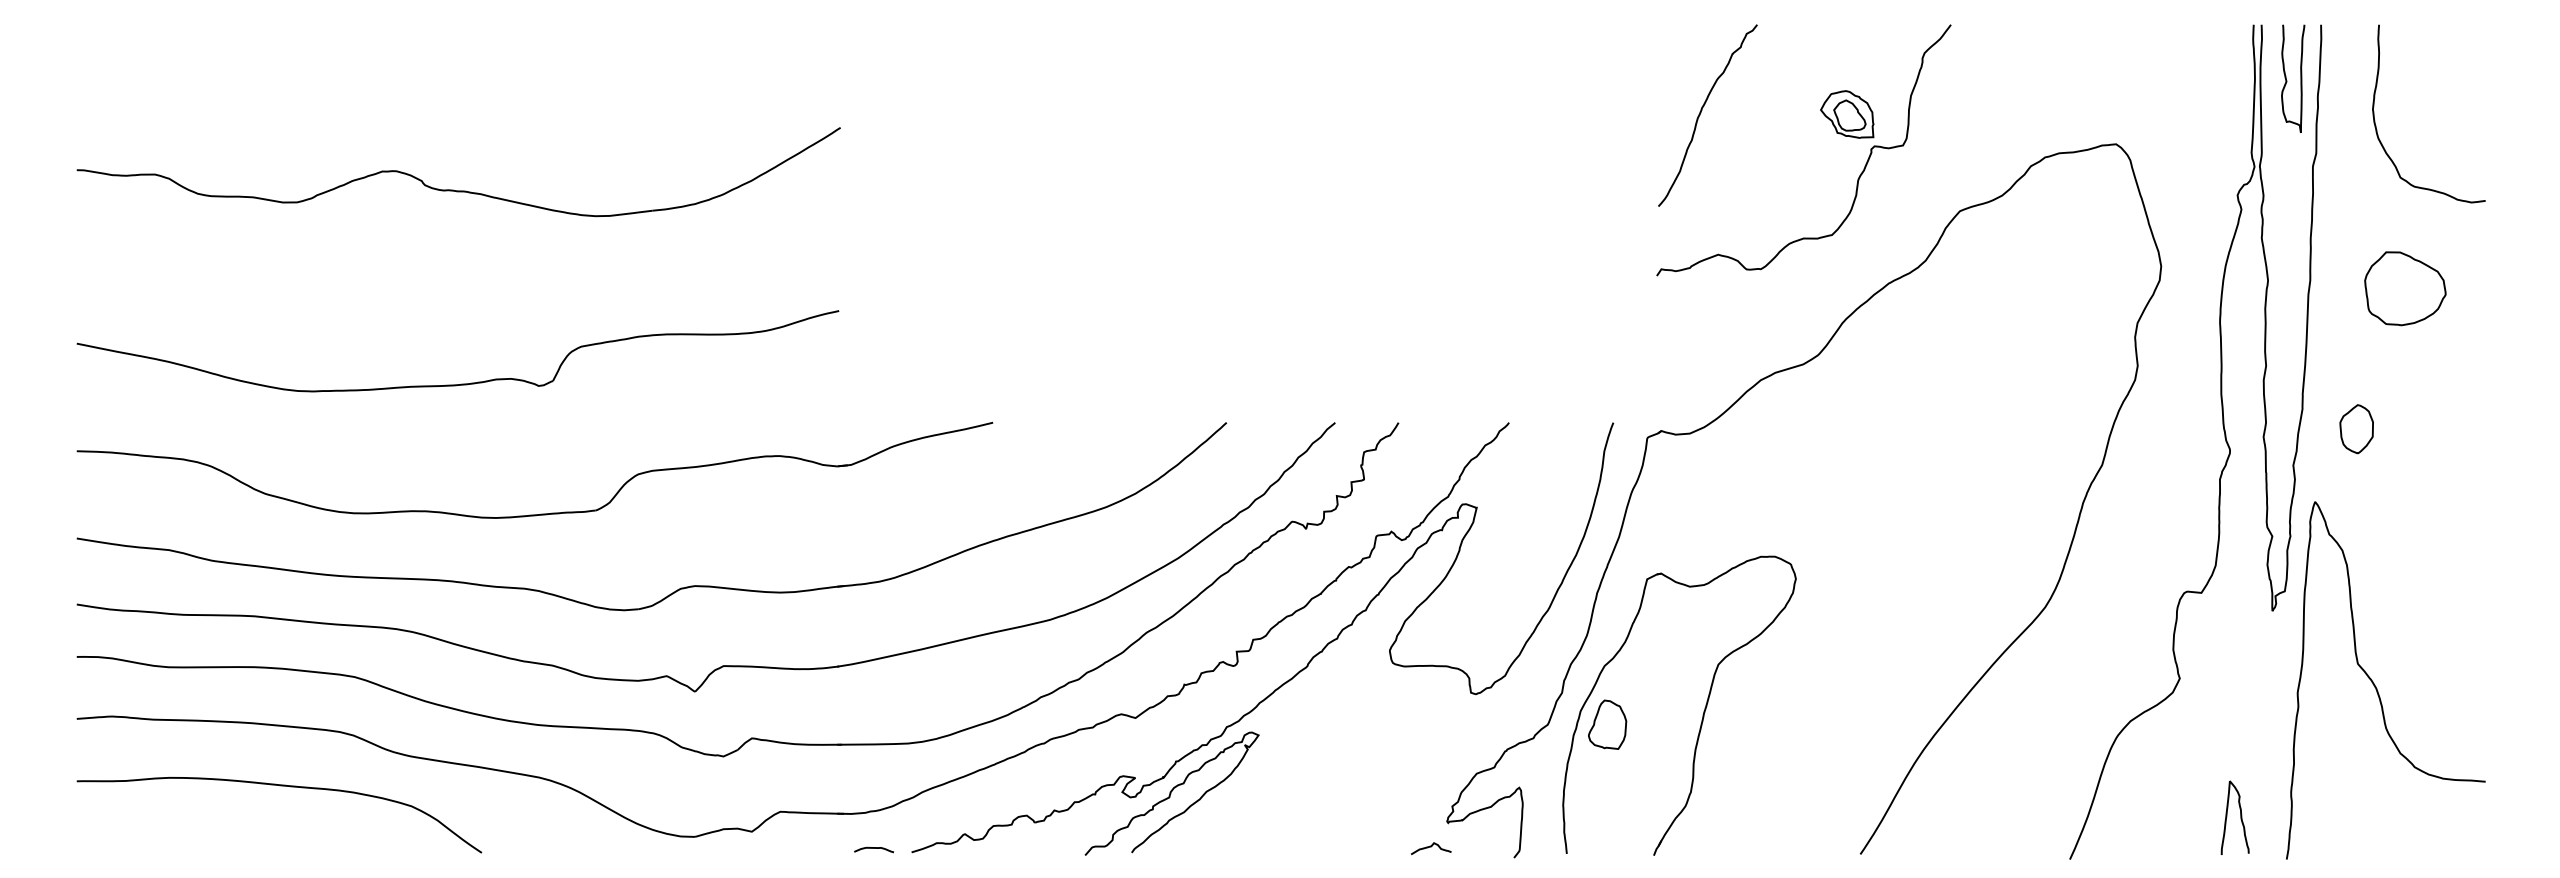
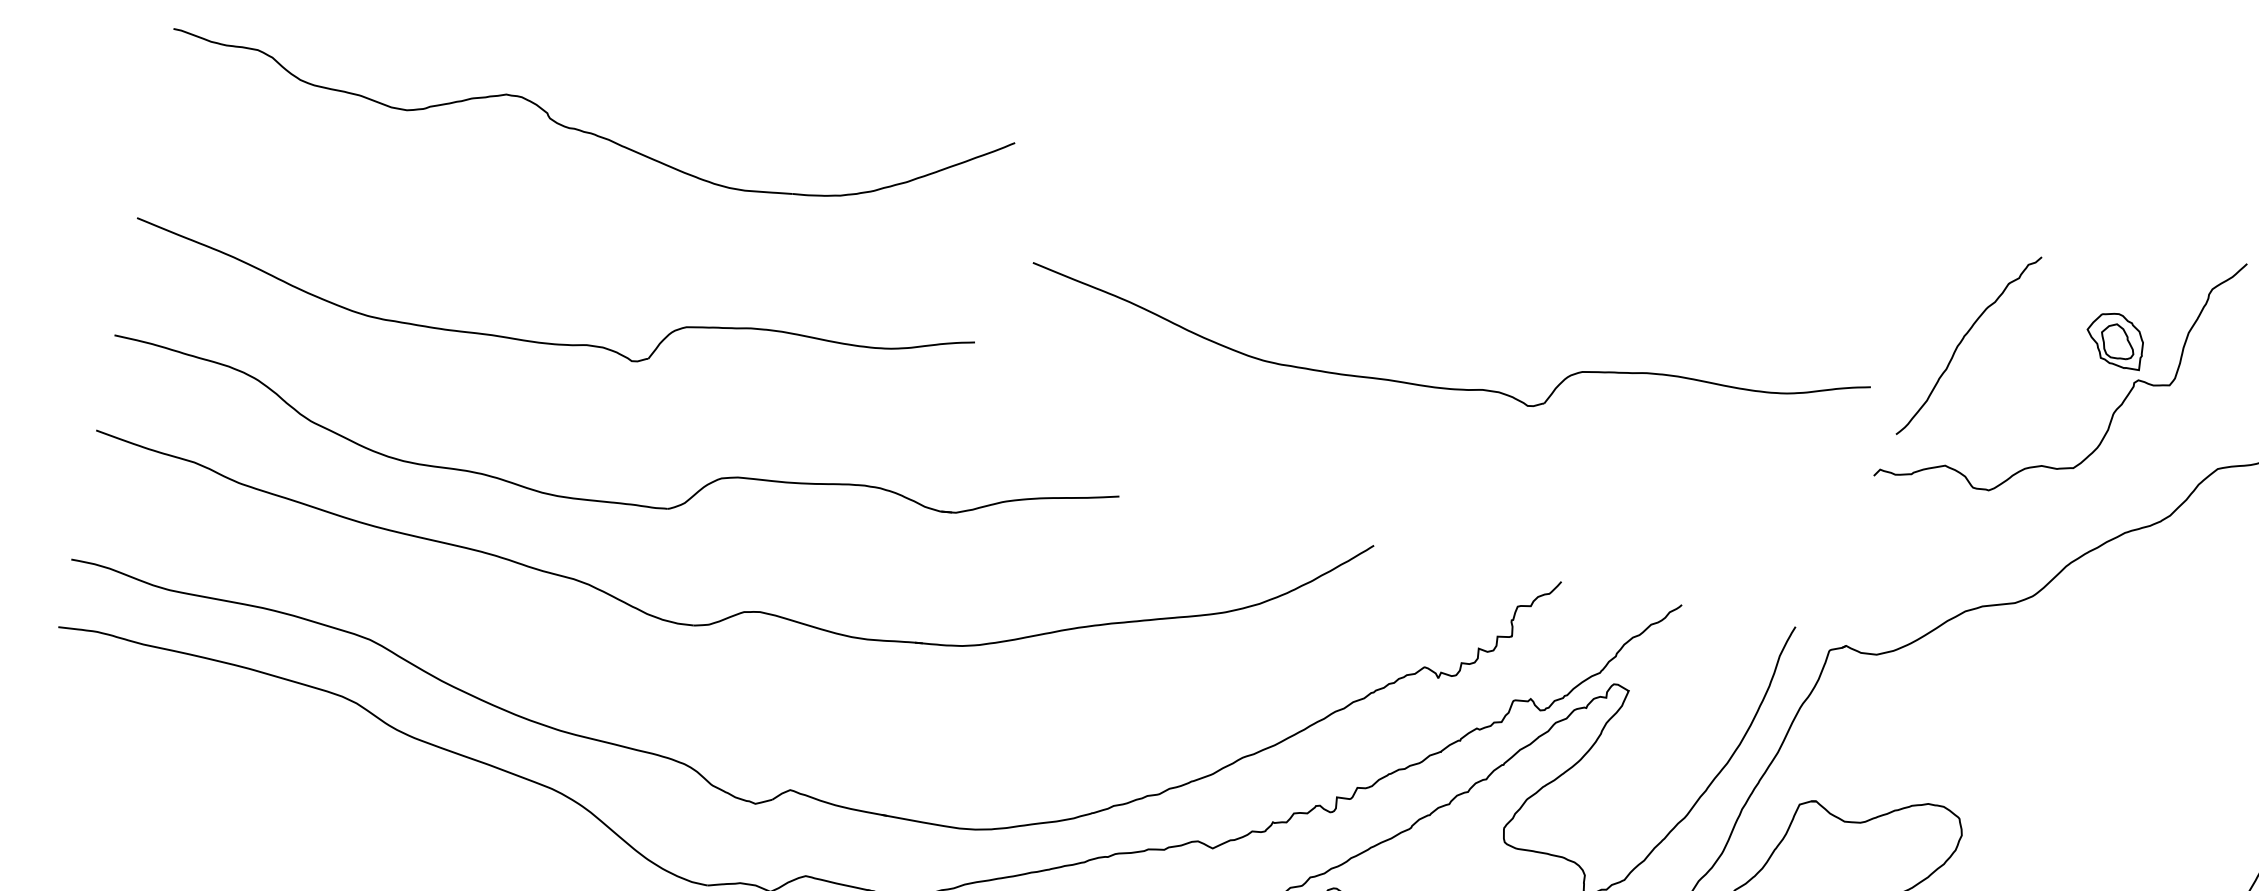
curve: (1701, 113) -> (1962, 342), moved
part: (1261, 270) -> (1443, 386), added
part: (722, 665) -> (773, 704), removed
curve: (279, 786) -> (265, 743), removed

